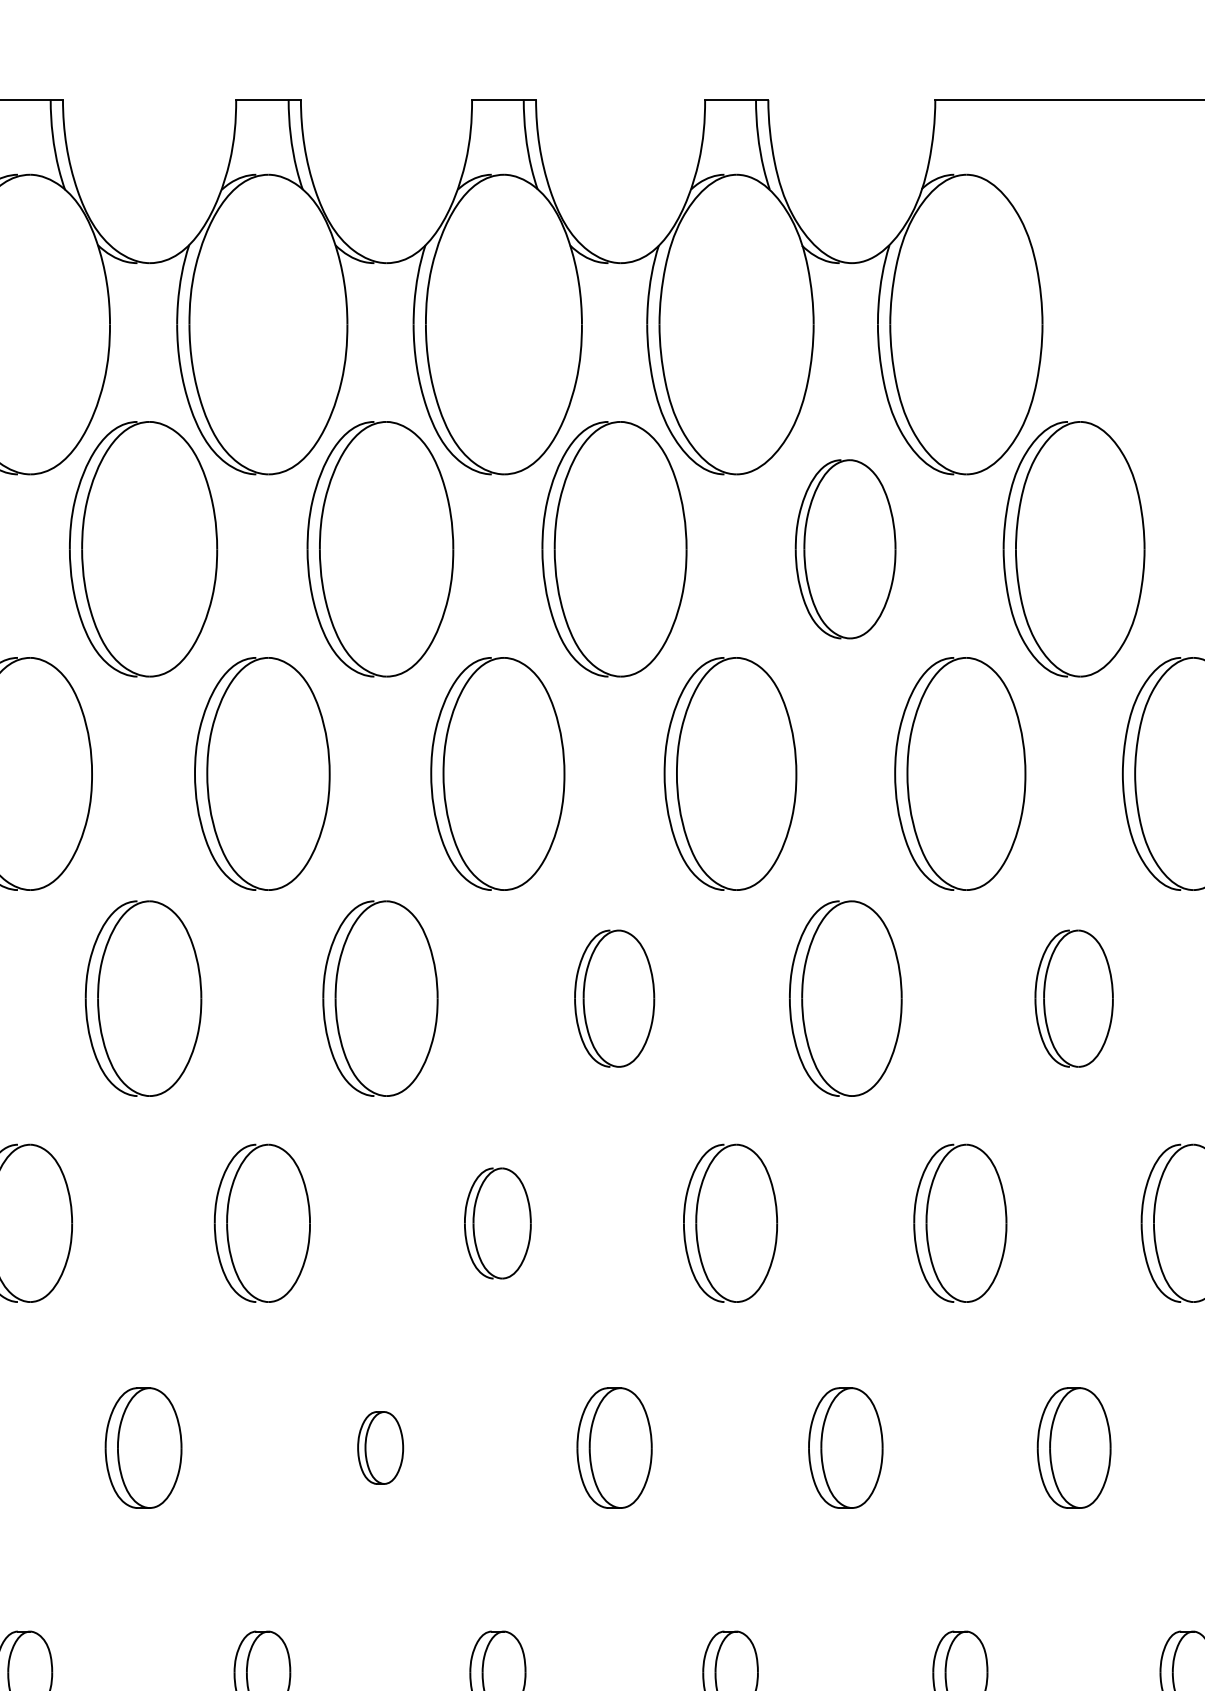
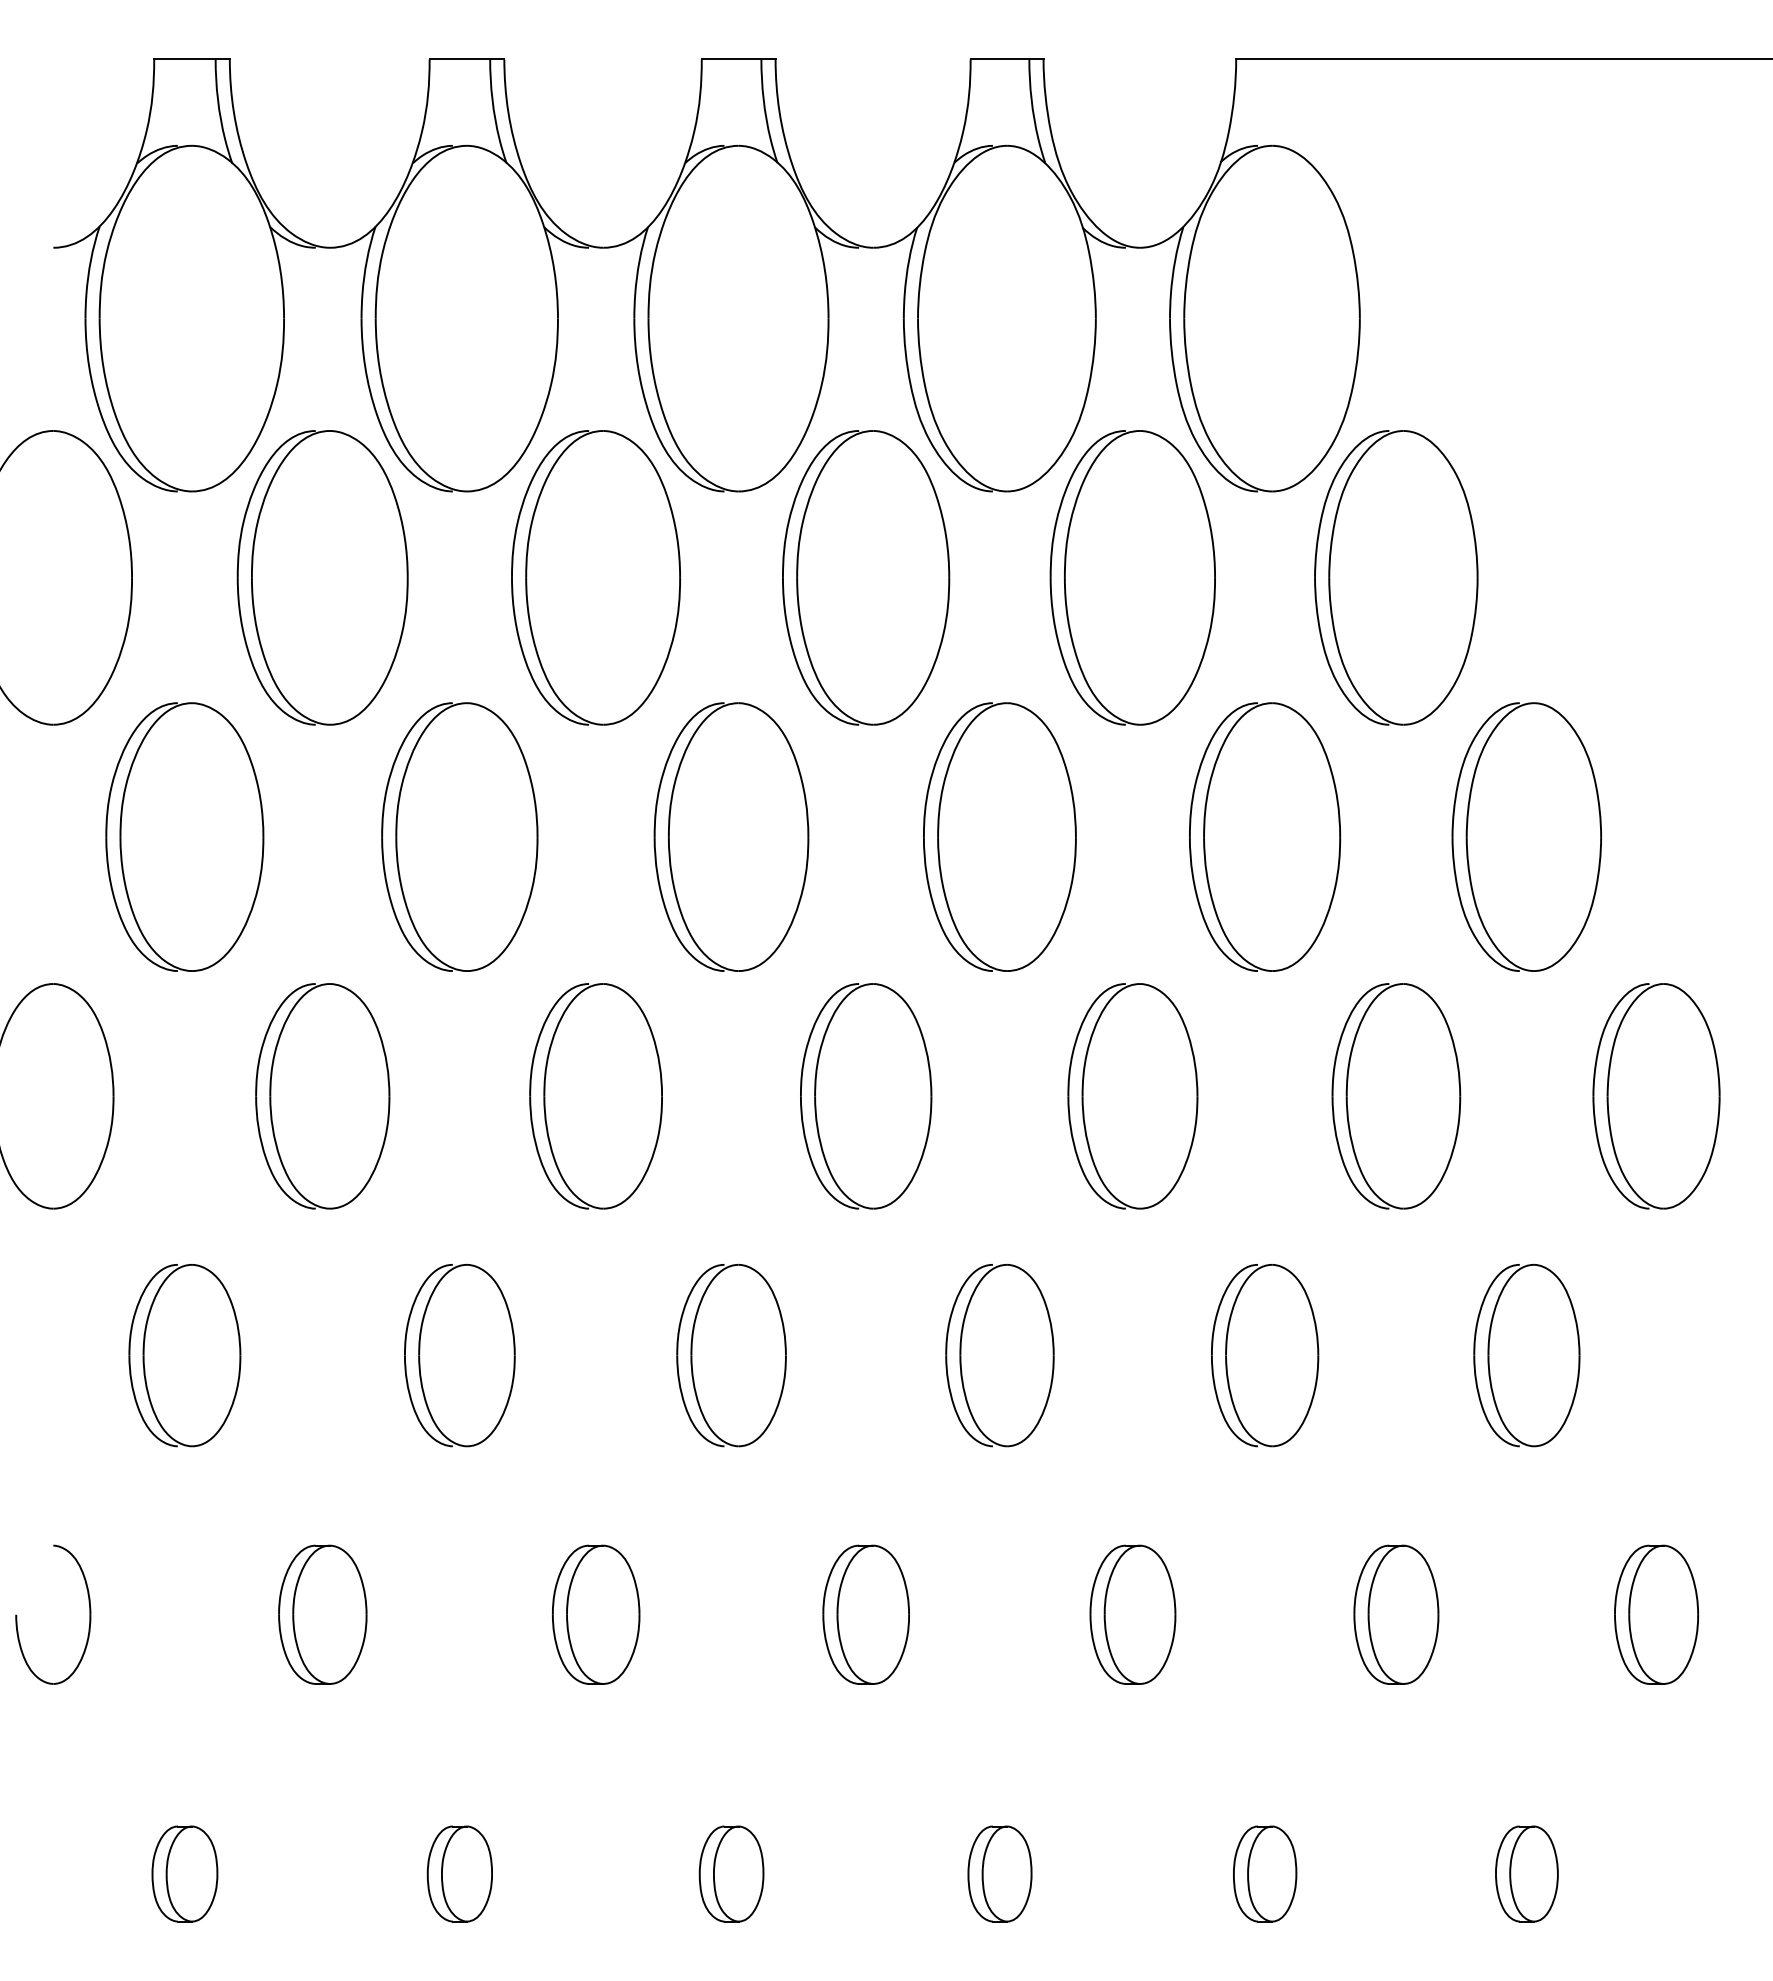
part: (845, 548) -> (1132, 577), size x1.43
part: (614, 998) -> (866, 1096), size x1.43
part: (1074, 998) -> (1396, 1096), size x1.43
part: (497, 1223) -> (731, 1355), size x1.43
part: (380, 1447) -> (596, 1614), size x1.67

